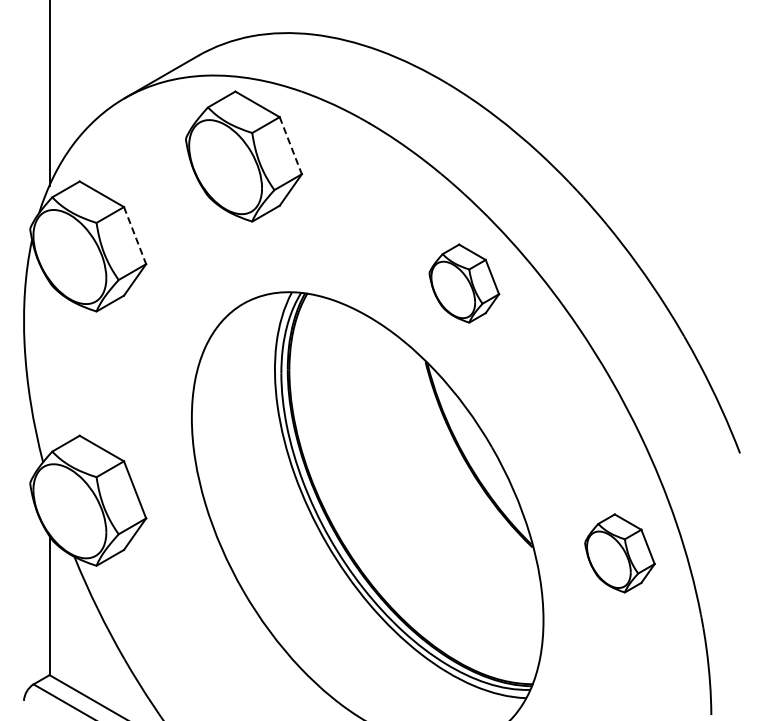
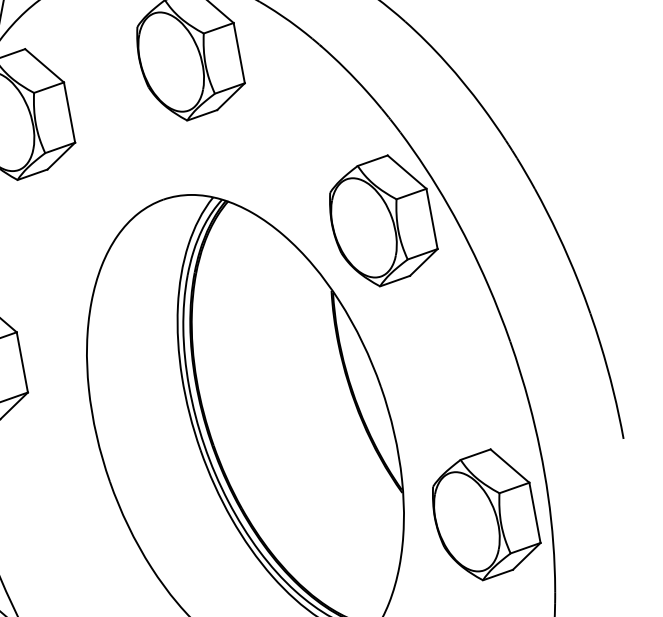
line: (290, 145) -> (239, 52), dashed -> solid
line: (135, 235) -> (69, 112), dashed -> solid
part: (464, 283) -> (384, 220), size x1.67
part: (619, 553) -> (486, 514), size x1.67

